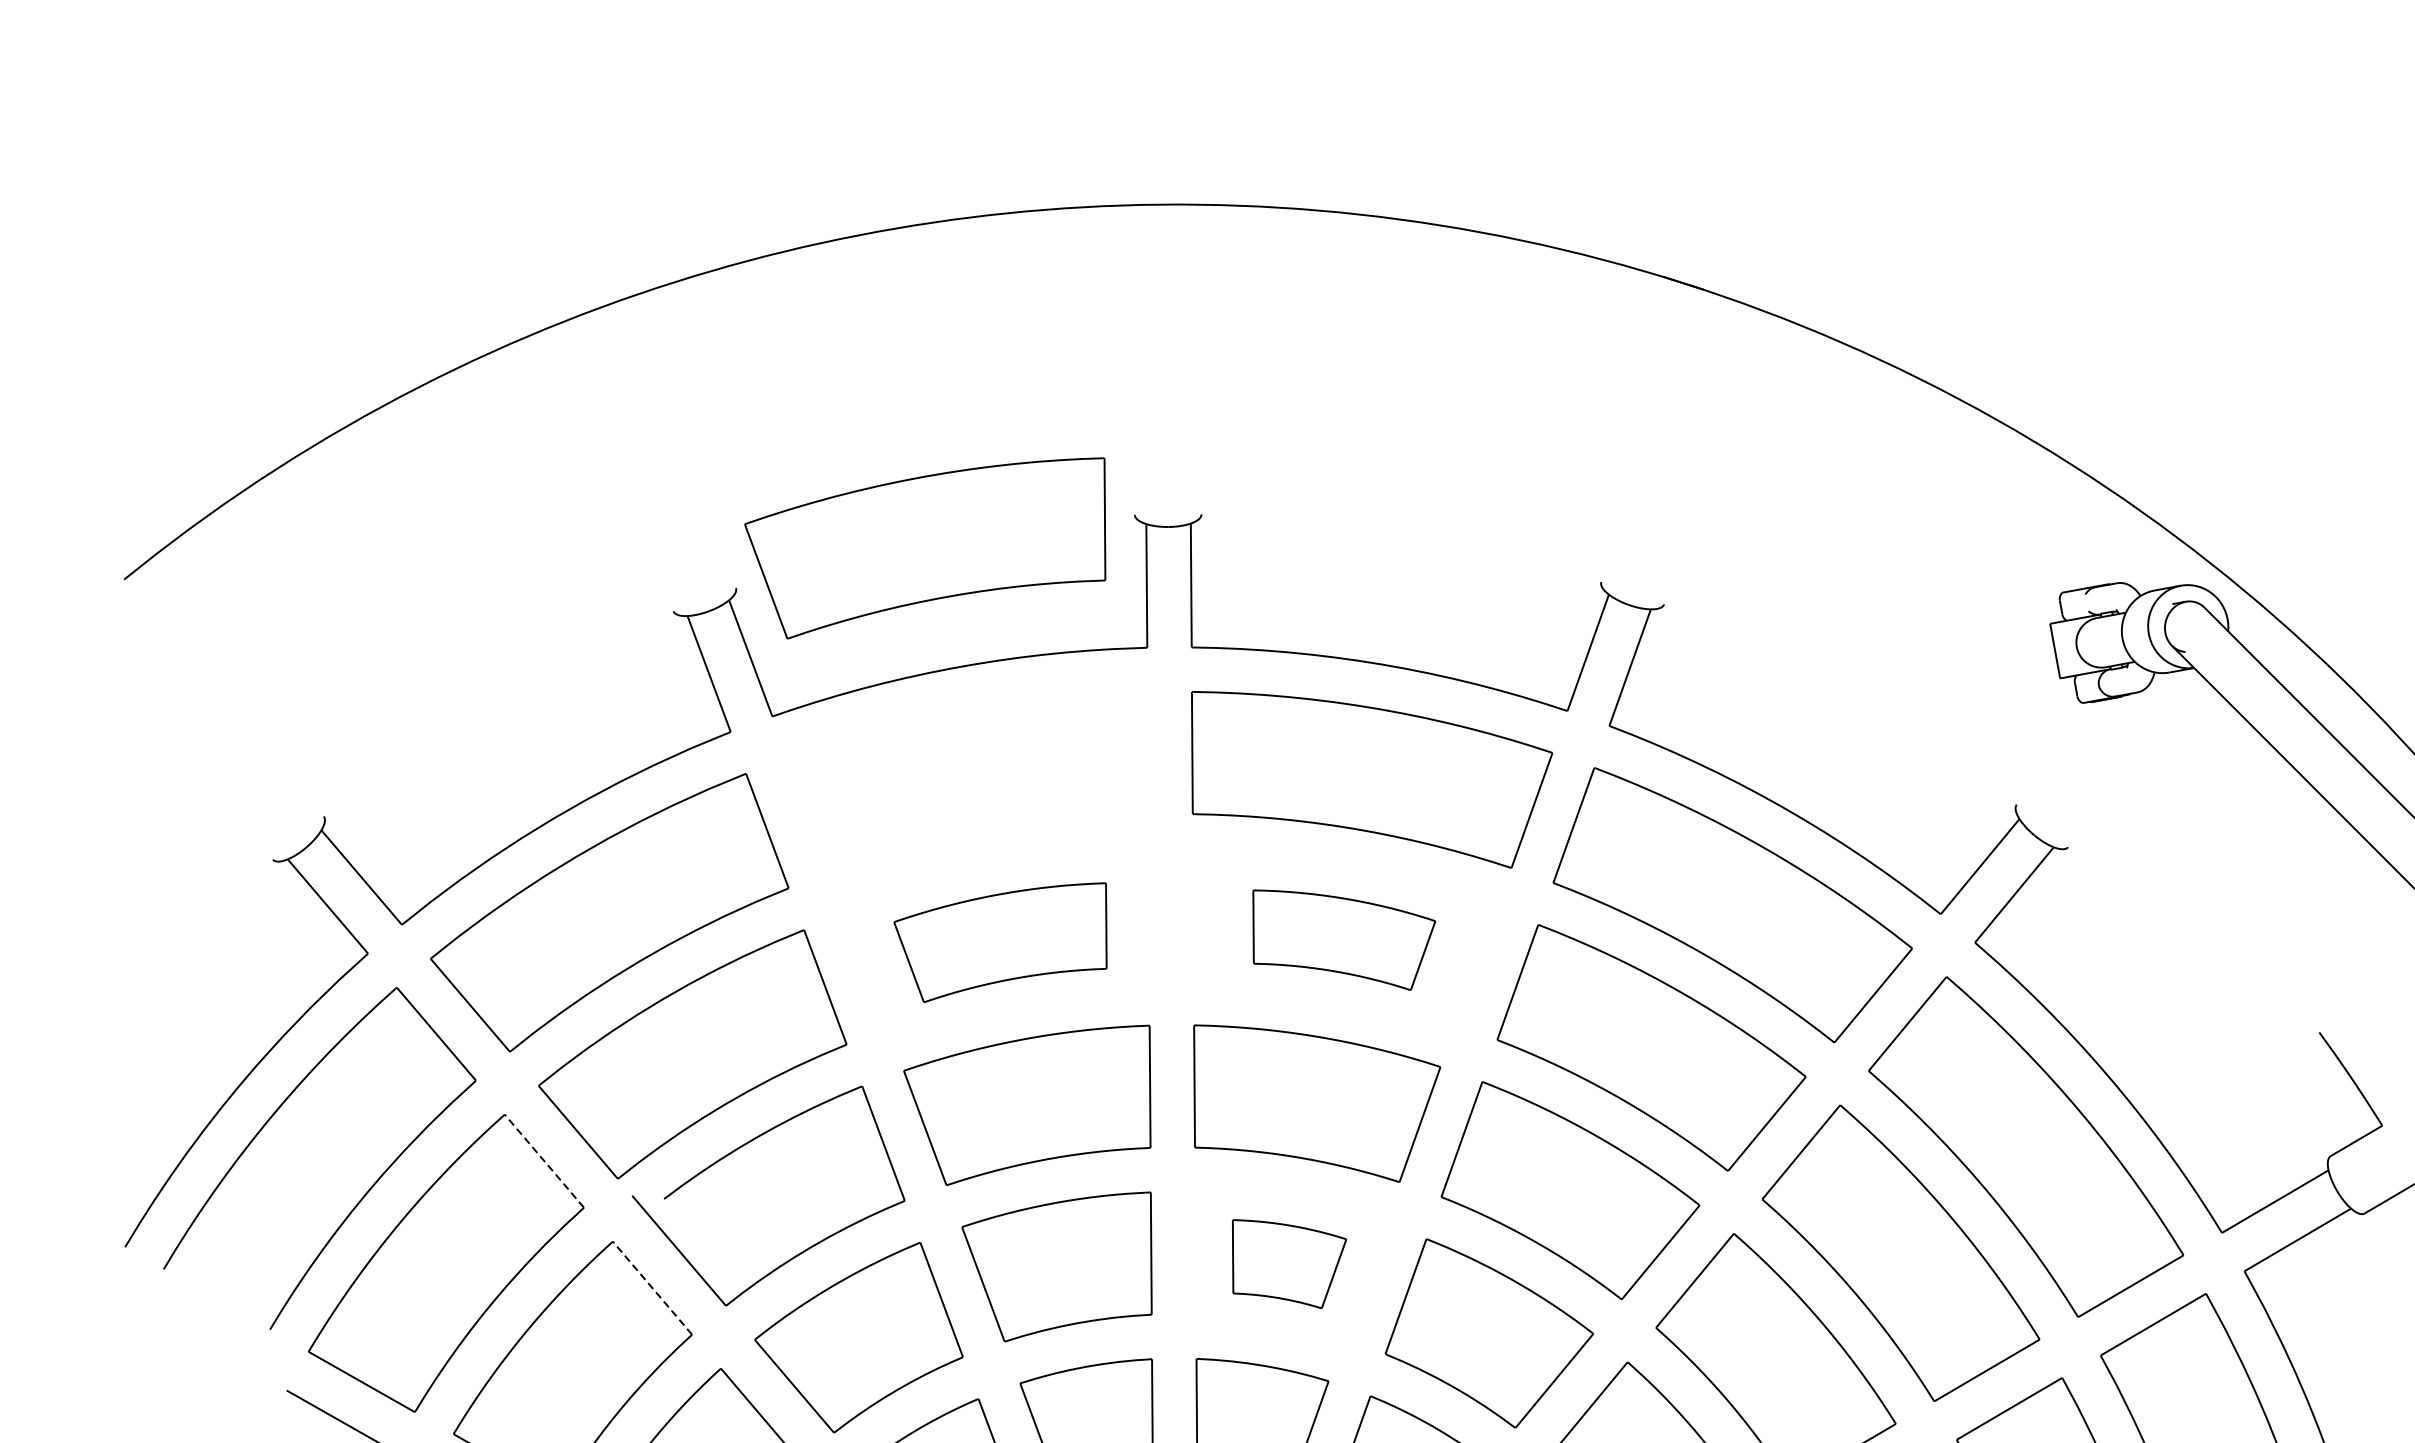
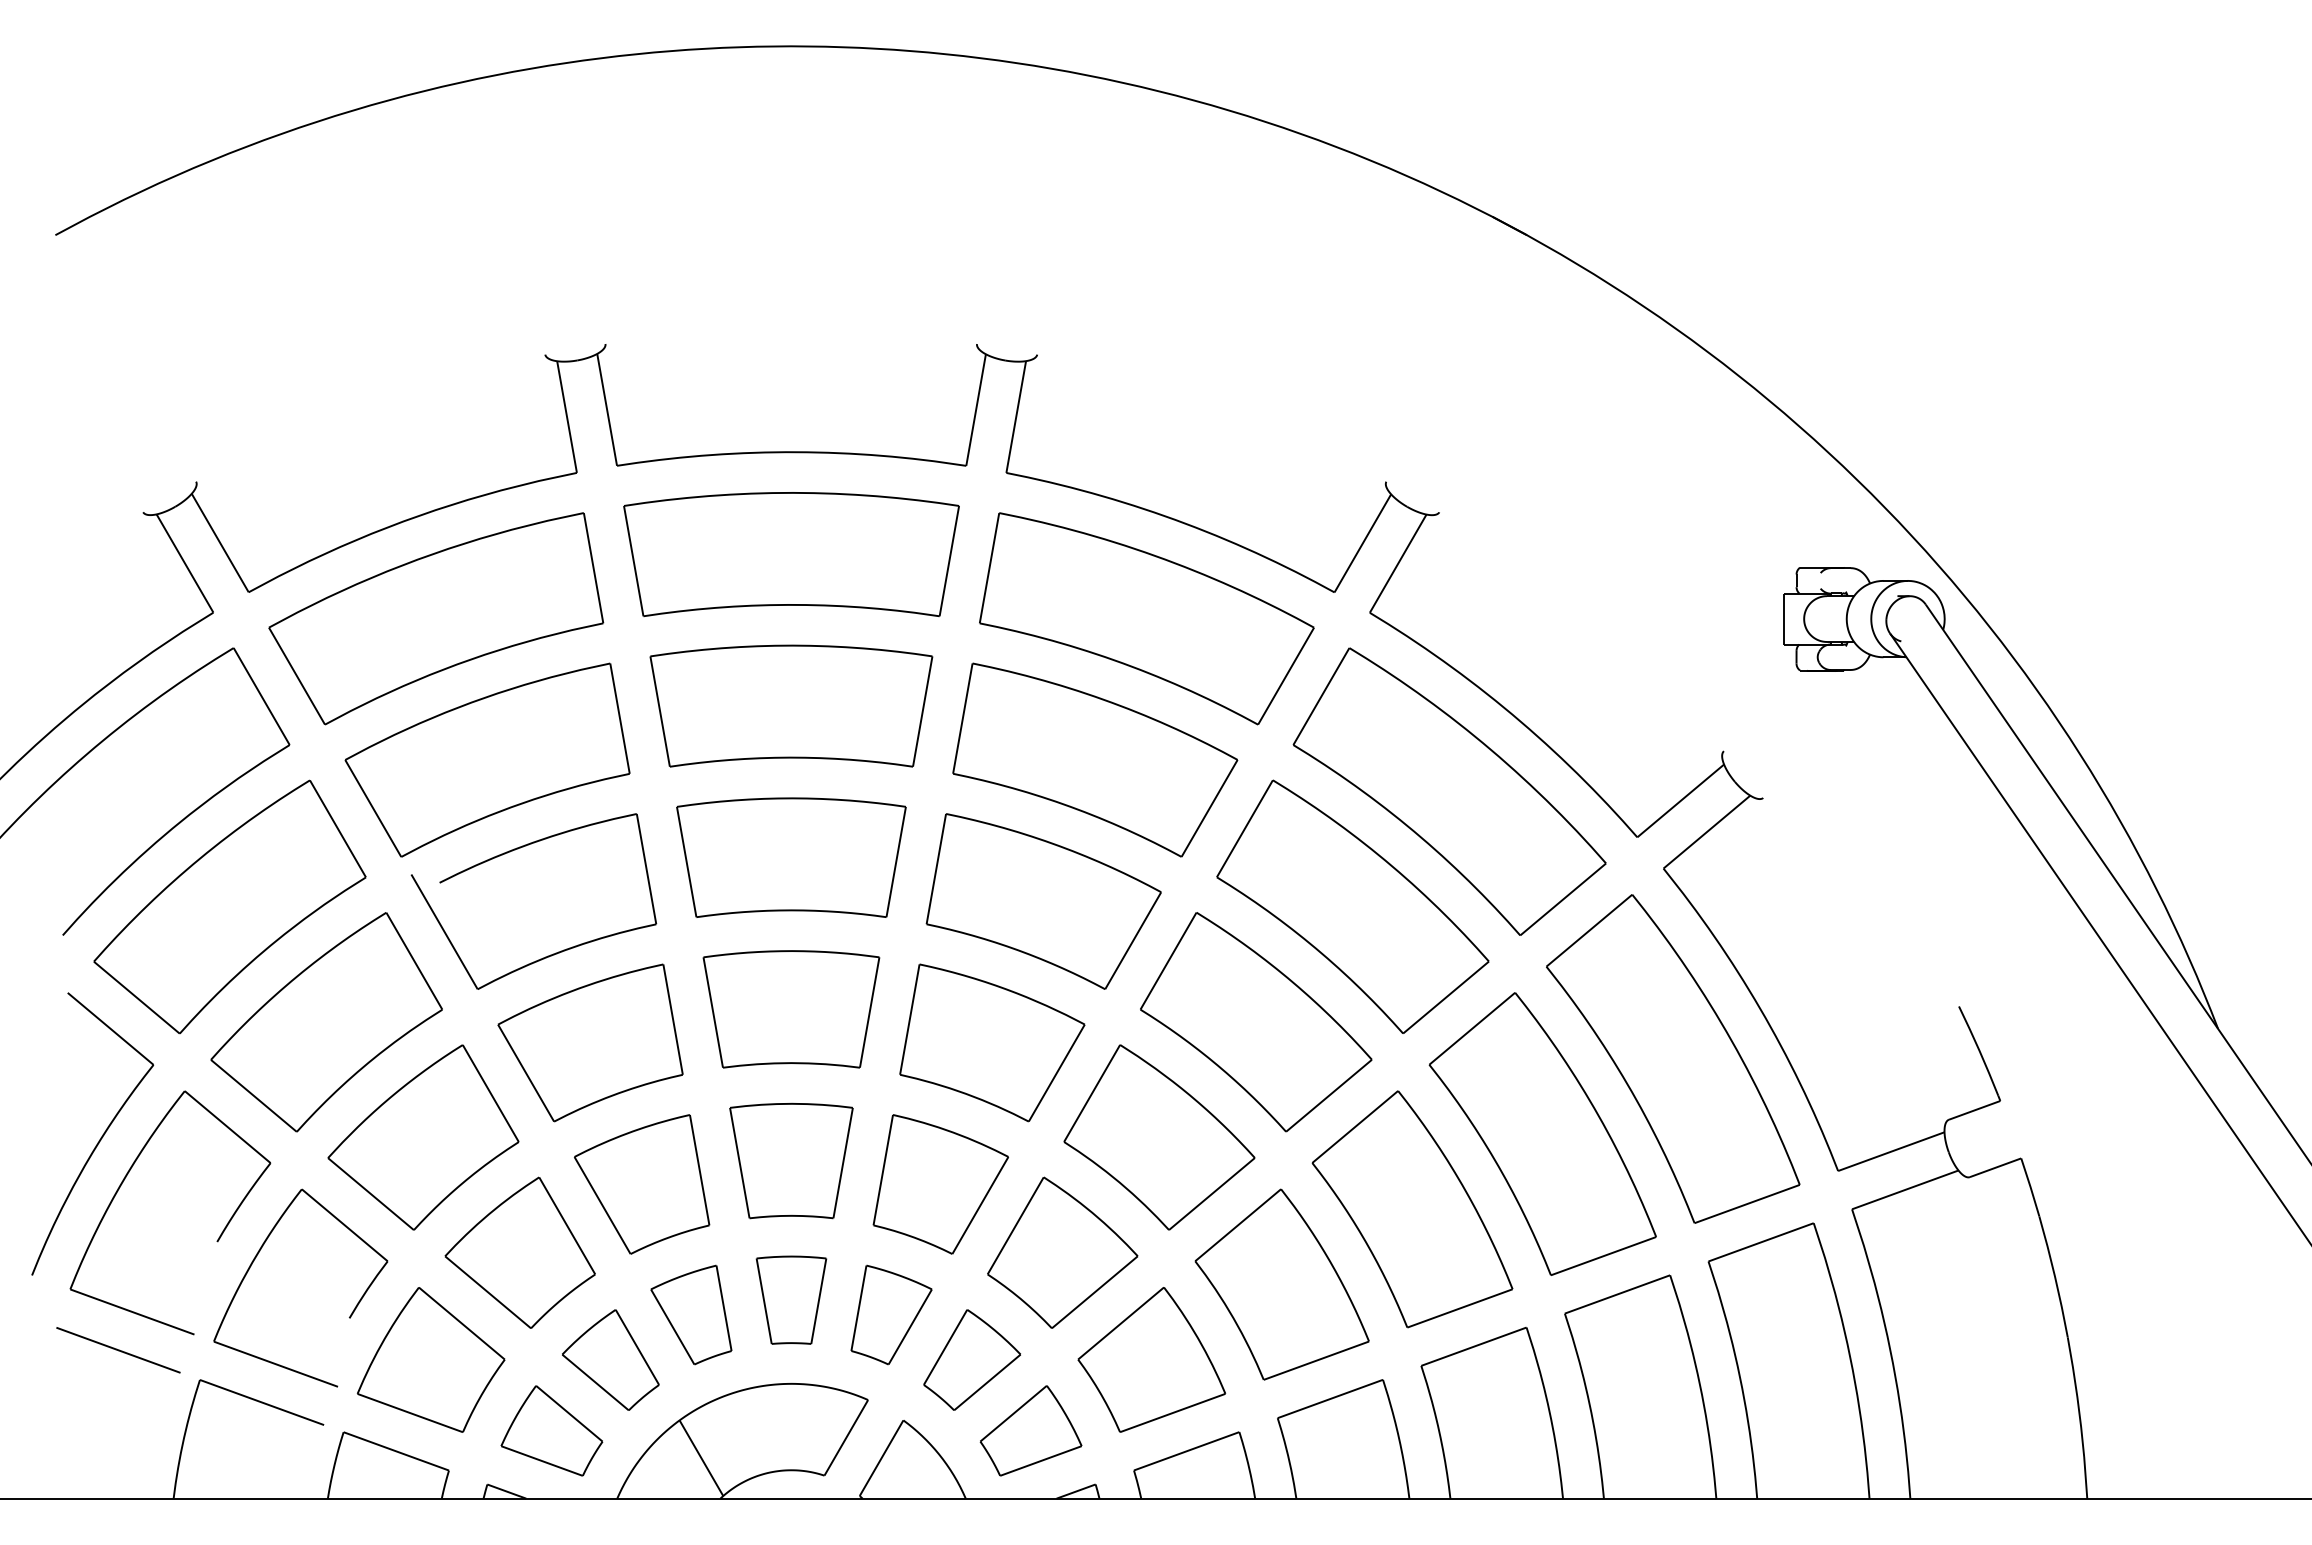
part: (934, 543) -> (791, 554), moved
part: (1343, 937) -> (1095, 759), size x1.67
part: (1006, 939) -> (791, 705), size x1.43
line: (543, 1160) -> (337, 828), dashed -> solid
part: (1289, 1261) -> (992, 1042), size x1.67
line: (652, 1287) -> (414, 960), dashed -> solid

